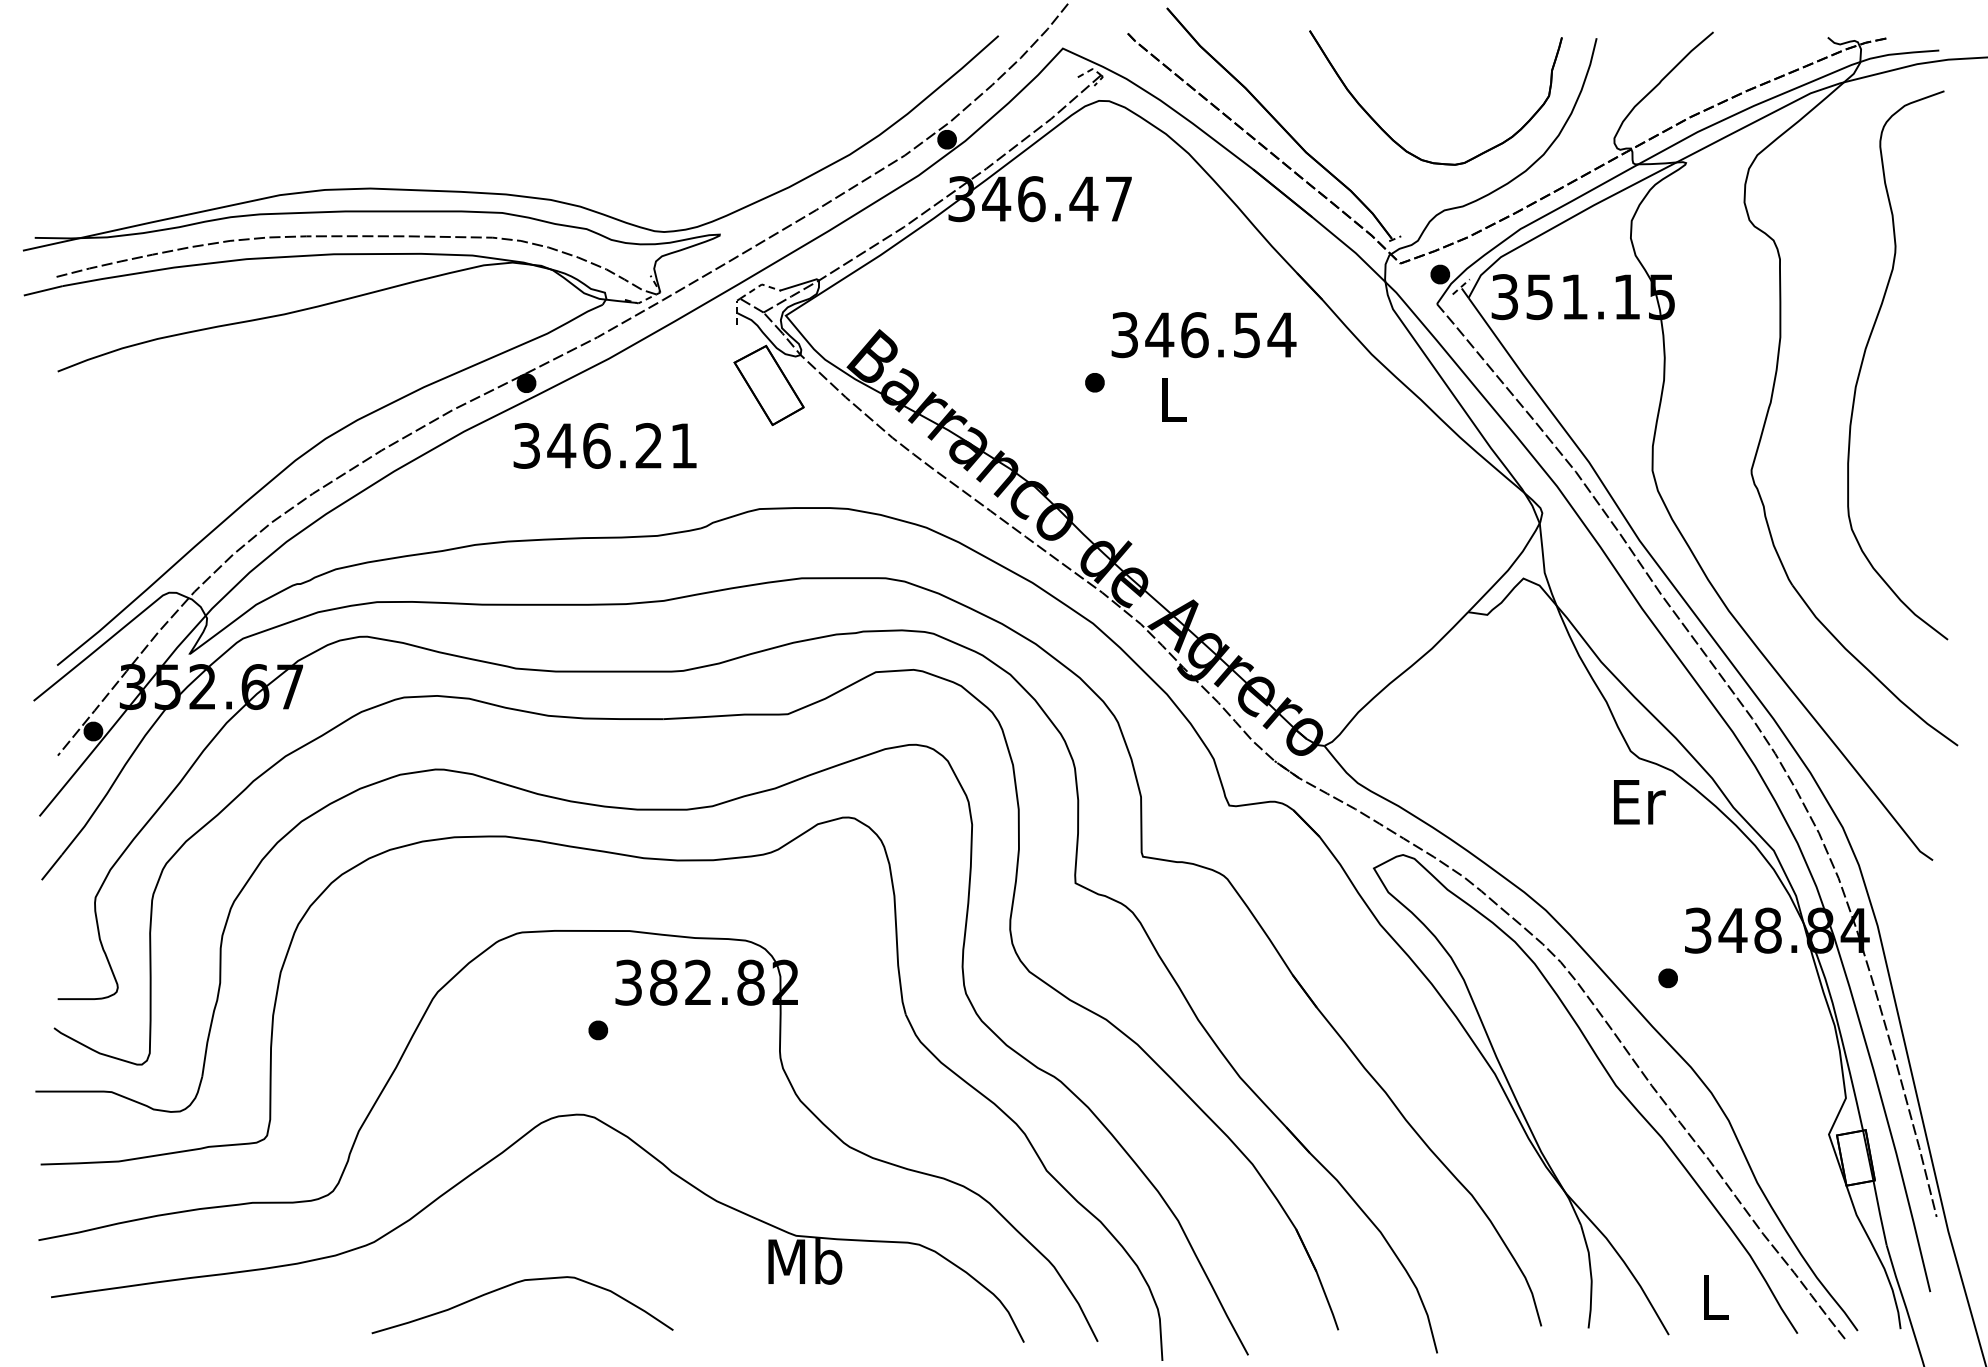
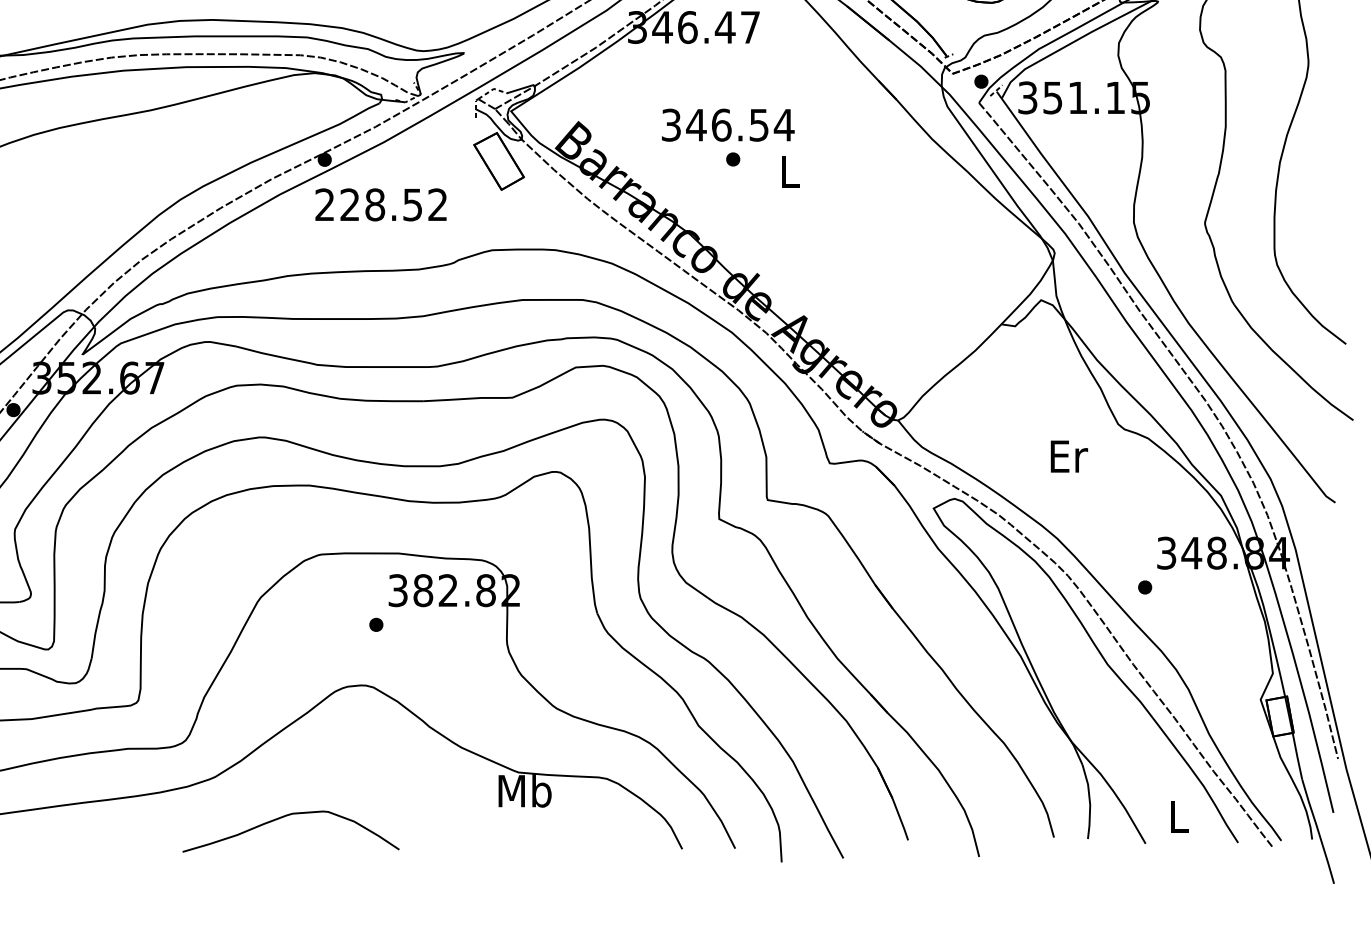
text: (1203, 335) -> (727, 125), moved
text: (604, 445) -> (380, 204), 346.21 -> 228.52
text: (1639, 802) -> (1069, 456), moved
curve: (512, 1285) -> (283, 817), moved

